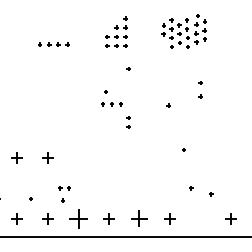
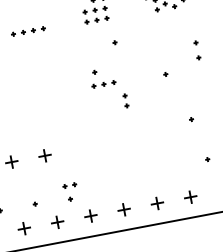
part: (77, 218) -> (89, 215), size x0.62
part: (139, 218) -> (157, 203), size x0.71

